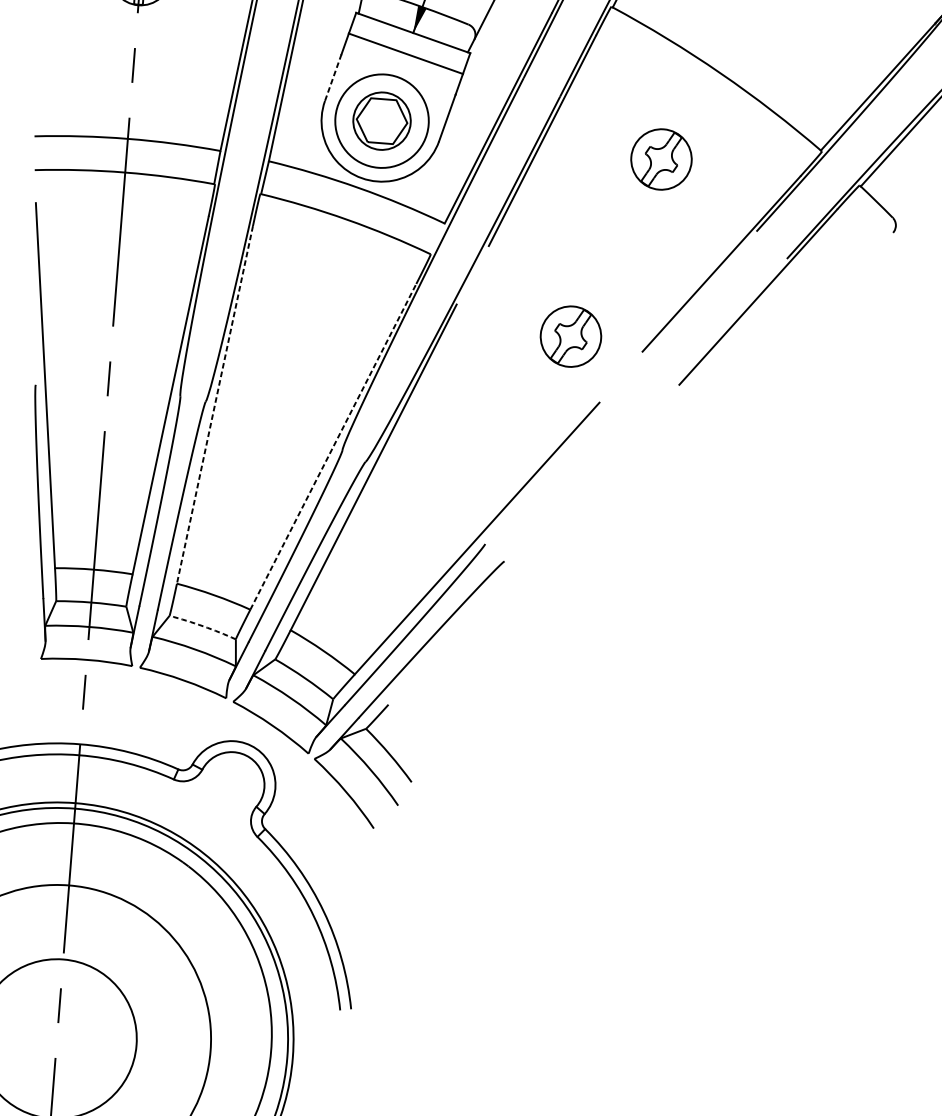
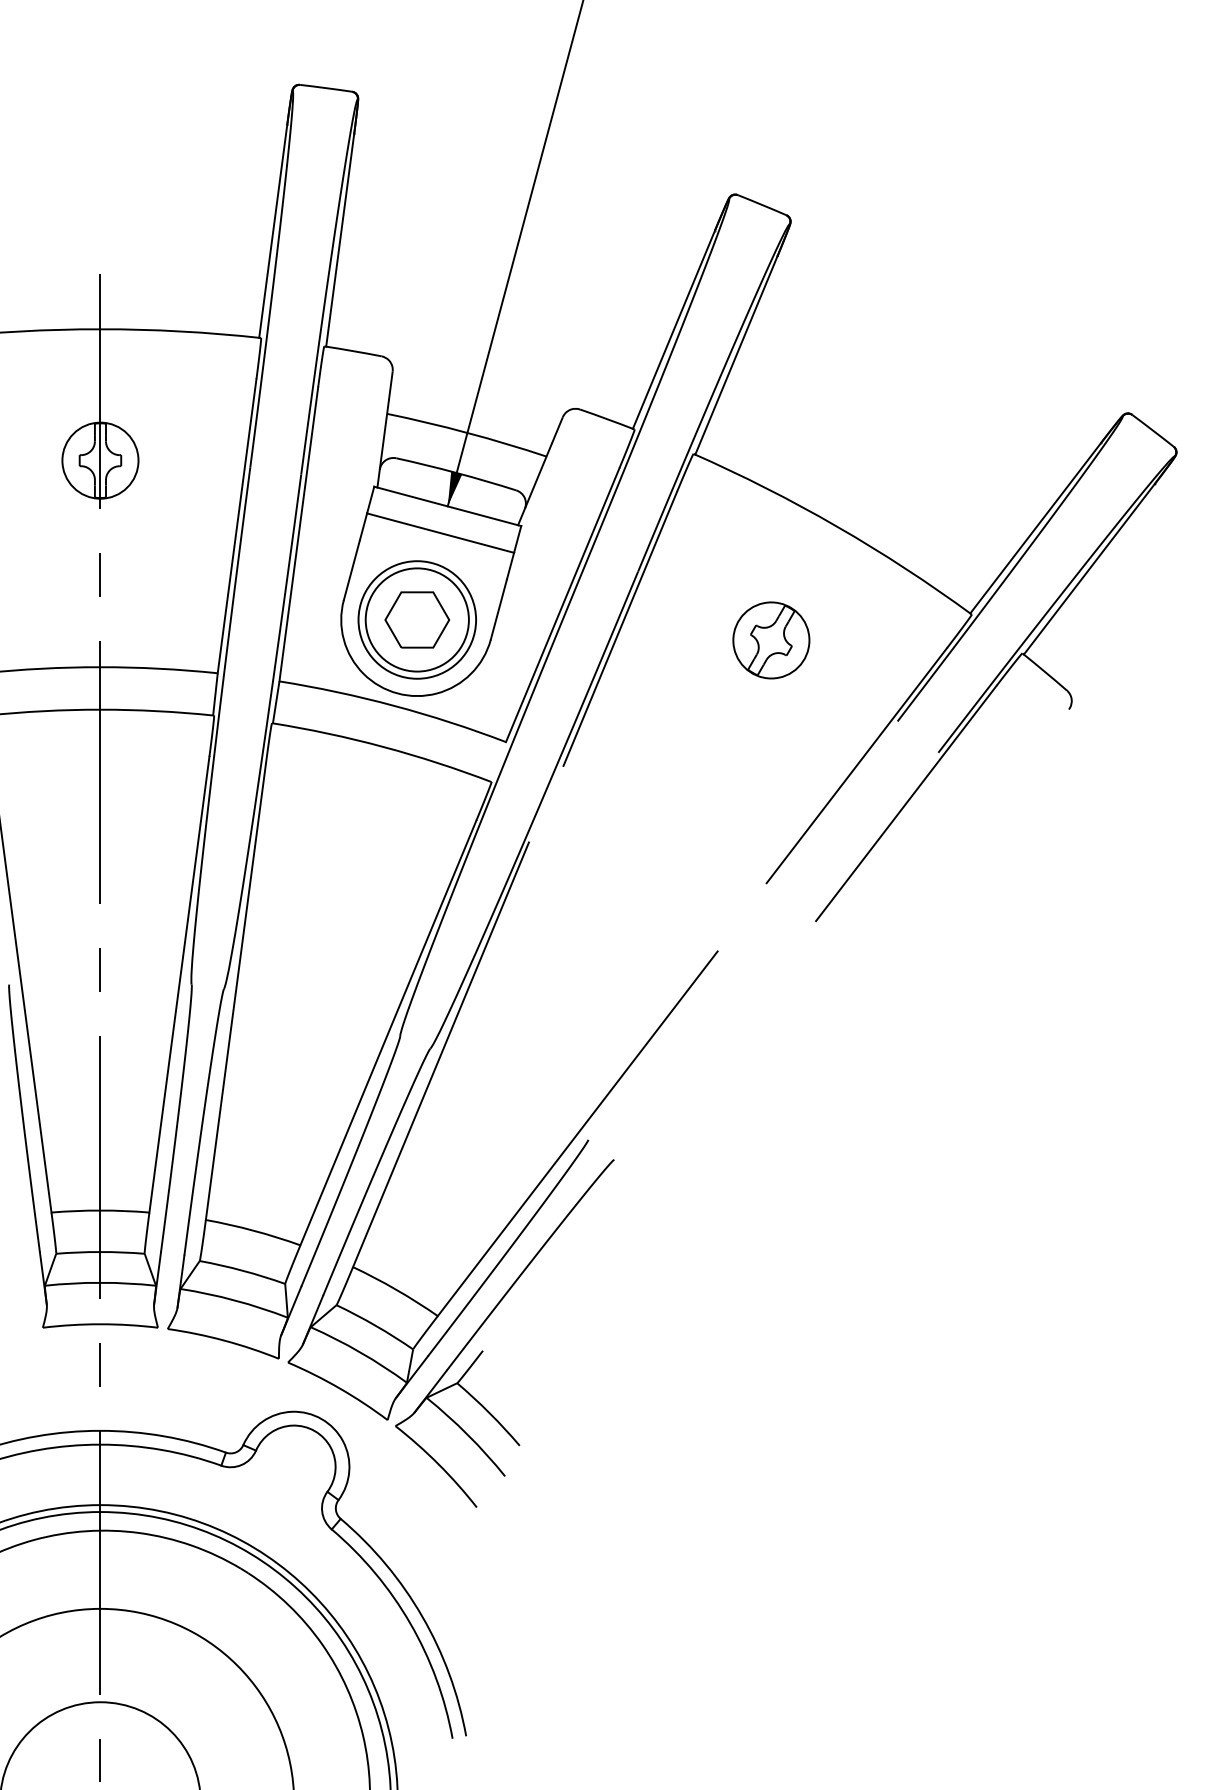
line: (332, 77) -> (351, 570), dashed -> solid
circle: (381, 120) -> (416, 619), size x1.43
part: (571, 336) -> (675, 871), removed
line: (214, 405) -> (235, 992), dashed -> solid
line: (333, 447) -> (388, 1033), dashed -> solid
arc: (202, 626) -> (242, 1270), dashed -> solid

